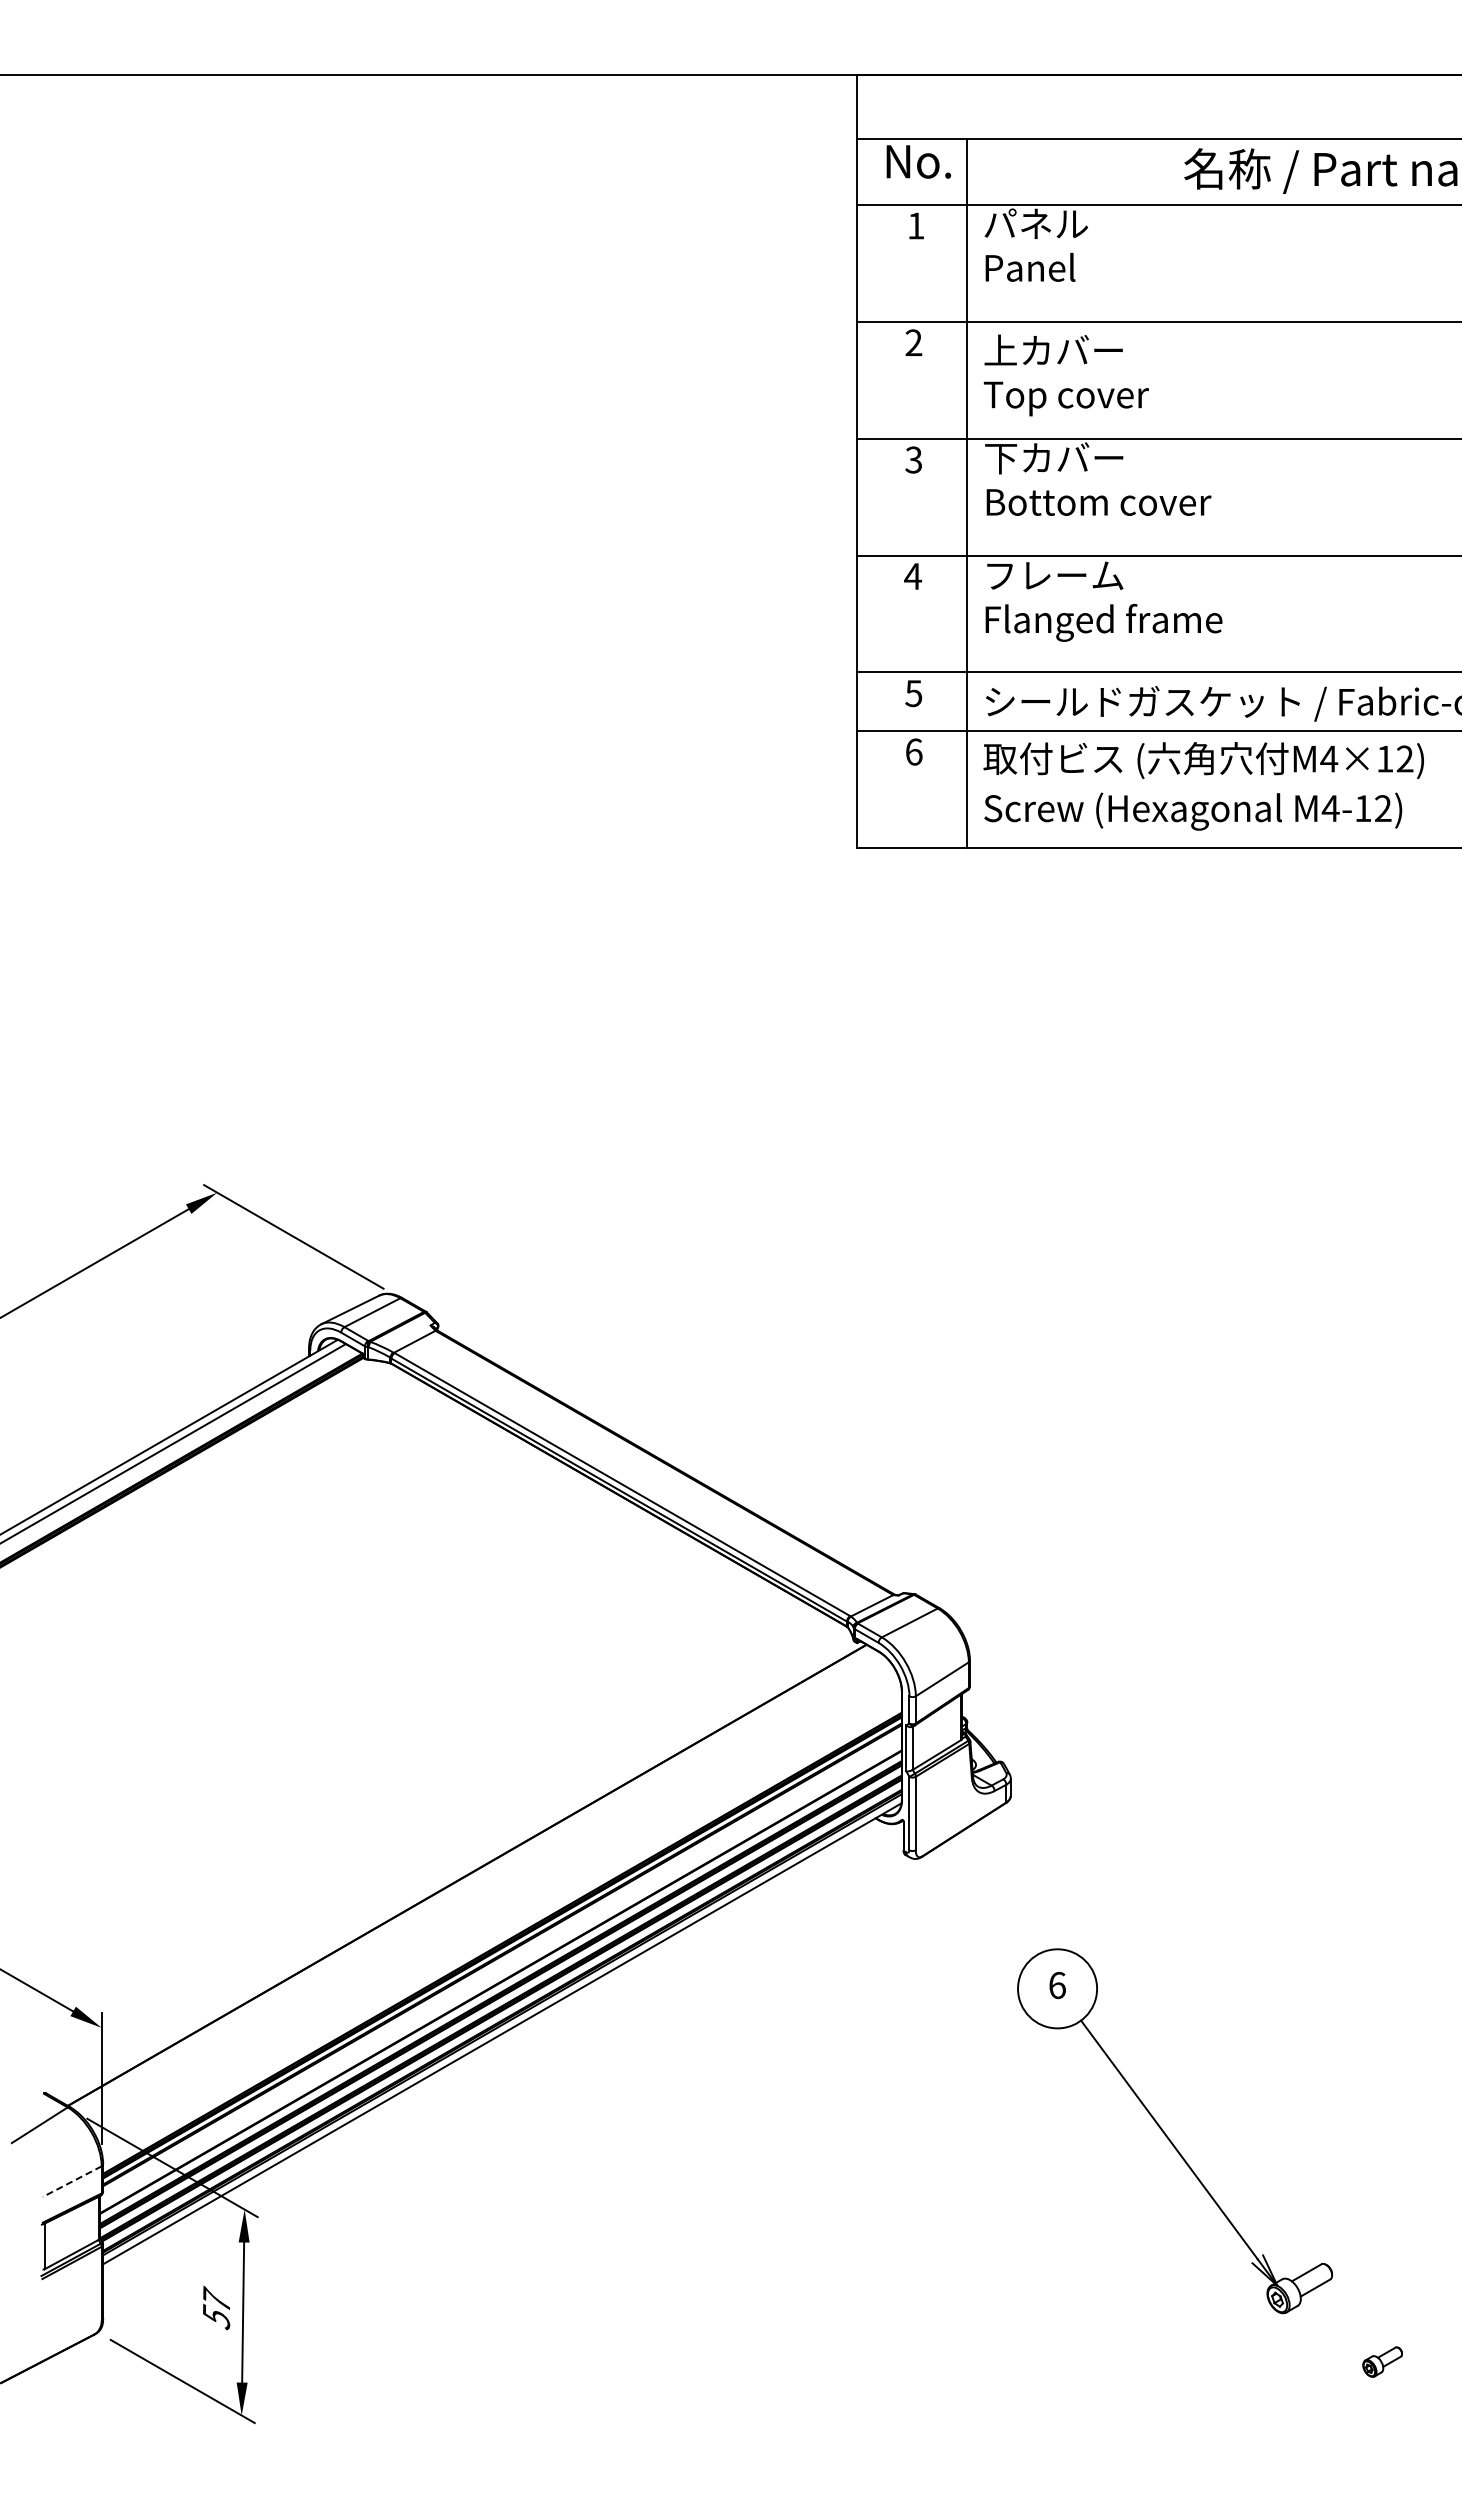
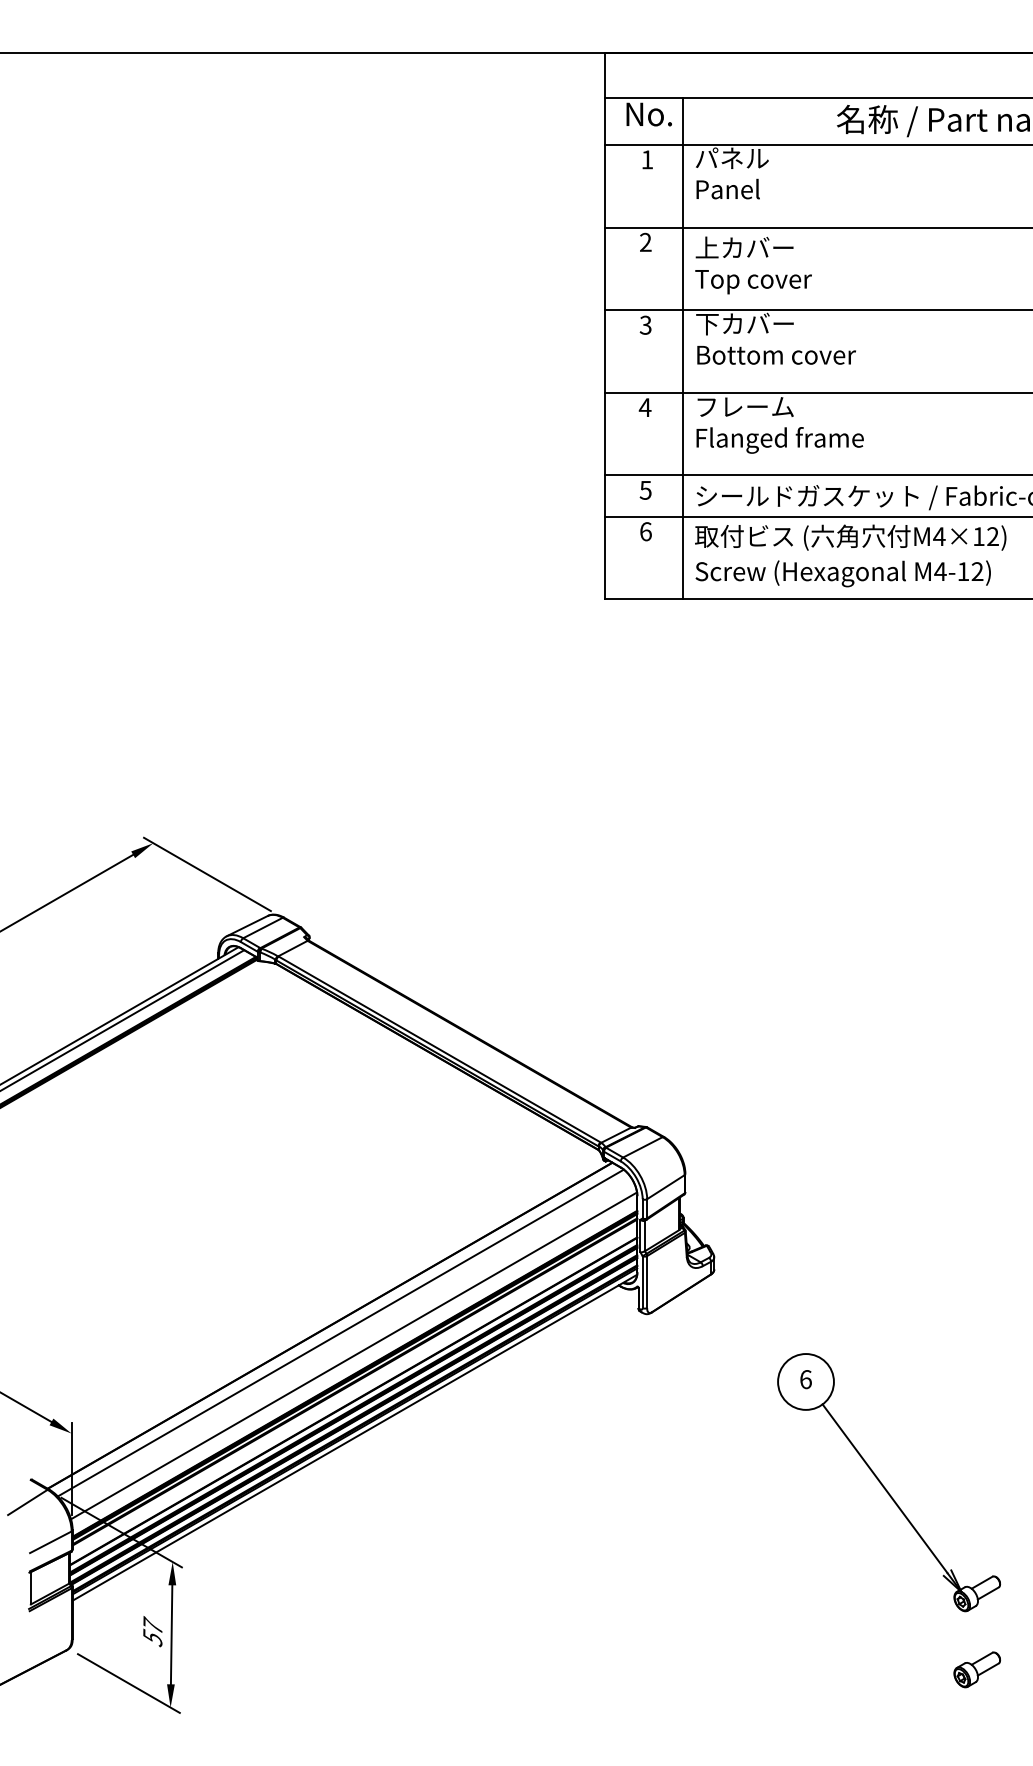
line: (482, 1885) -> (340, 1332), added
line: (500, 1917) -> (353, 1355), added
part: (1168, 2136) -> (884, 1486), moved
line: (71, 2181) -> (50, 1542), dashed -> solid
part: (1382, 2361) -> (977, 1669), size x1.67

